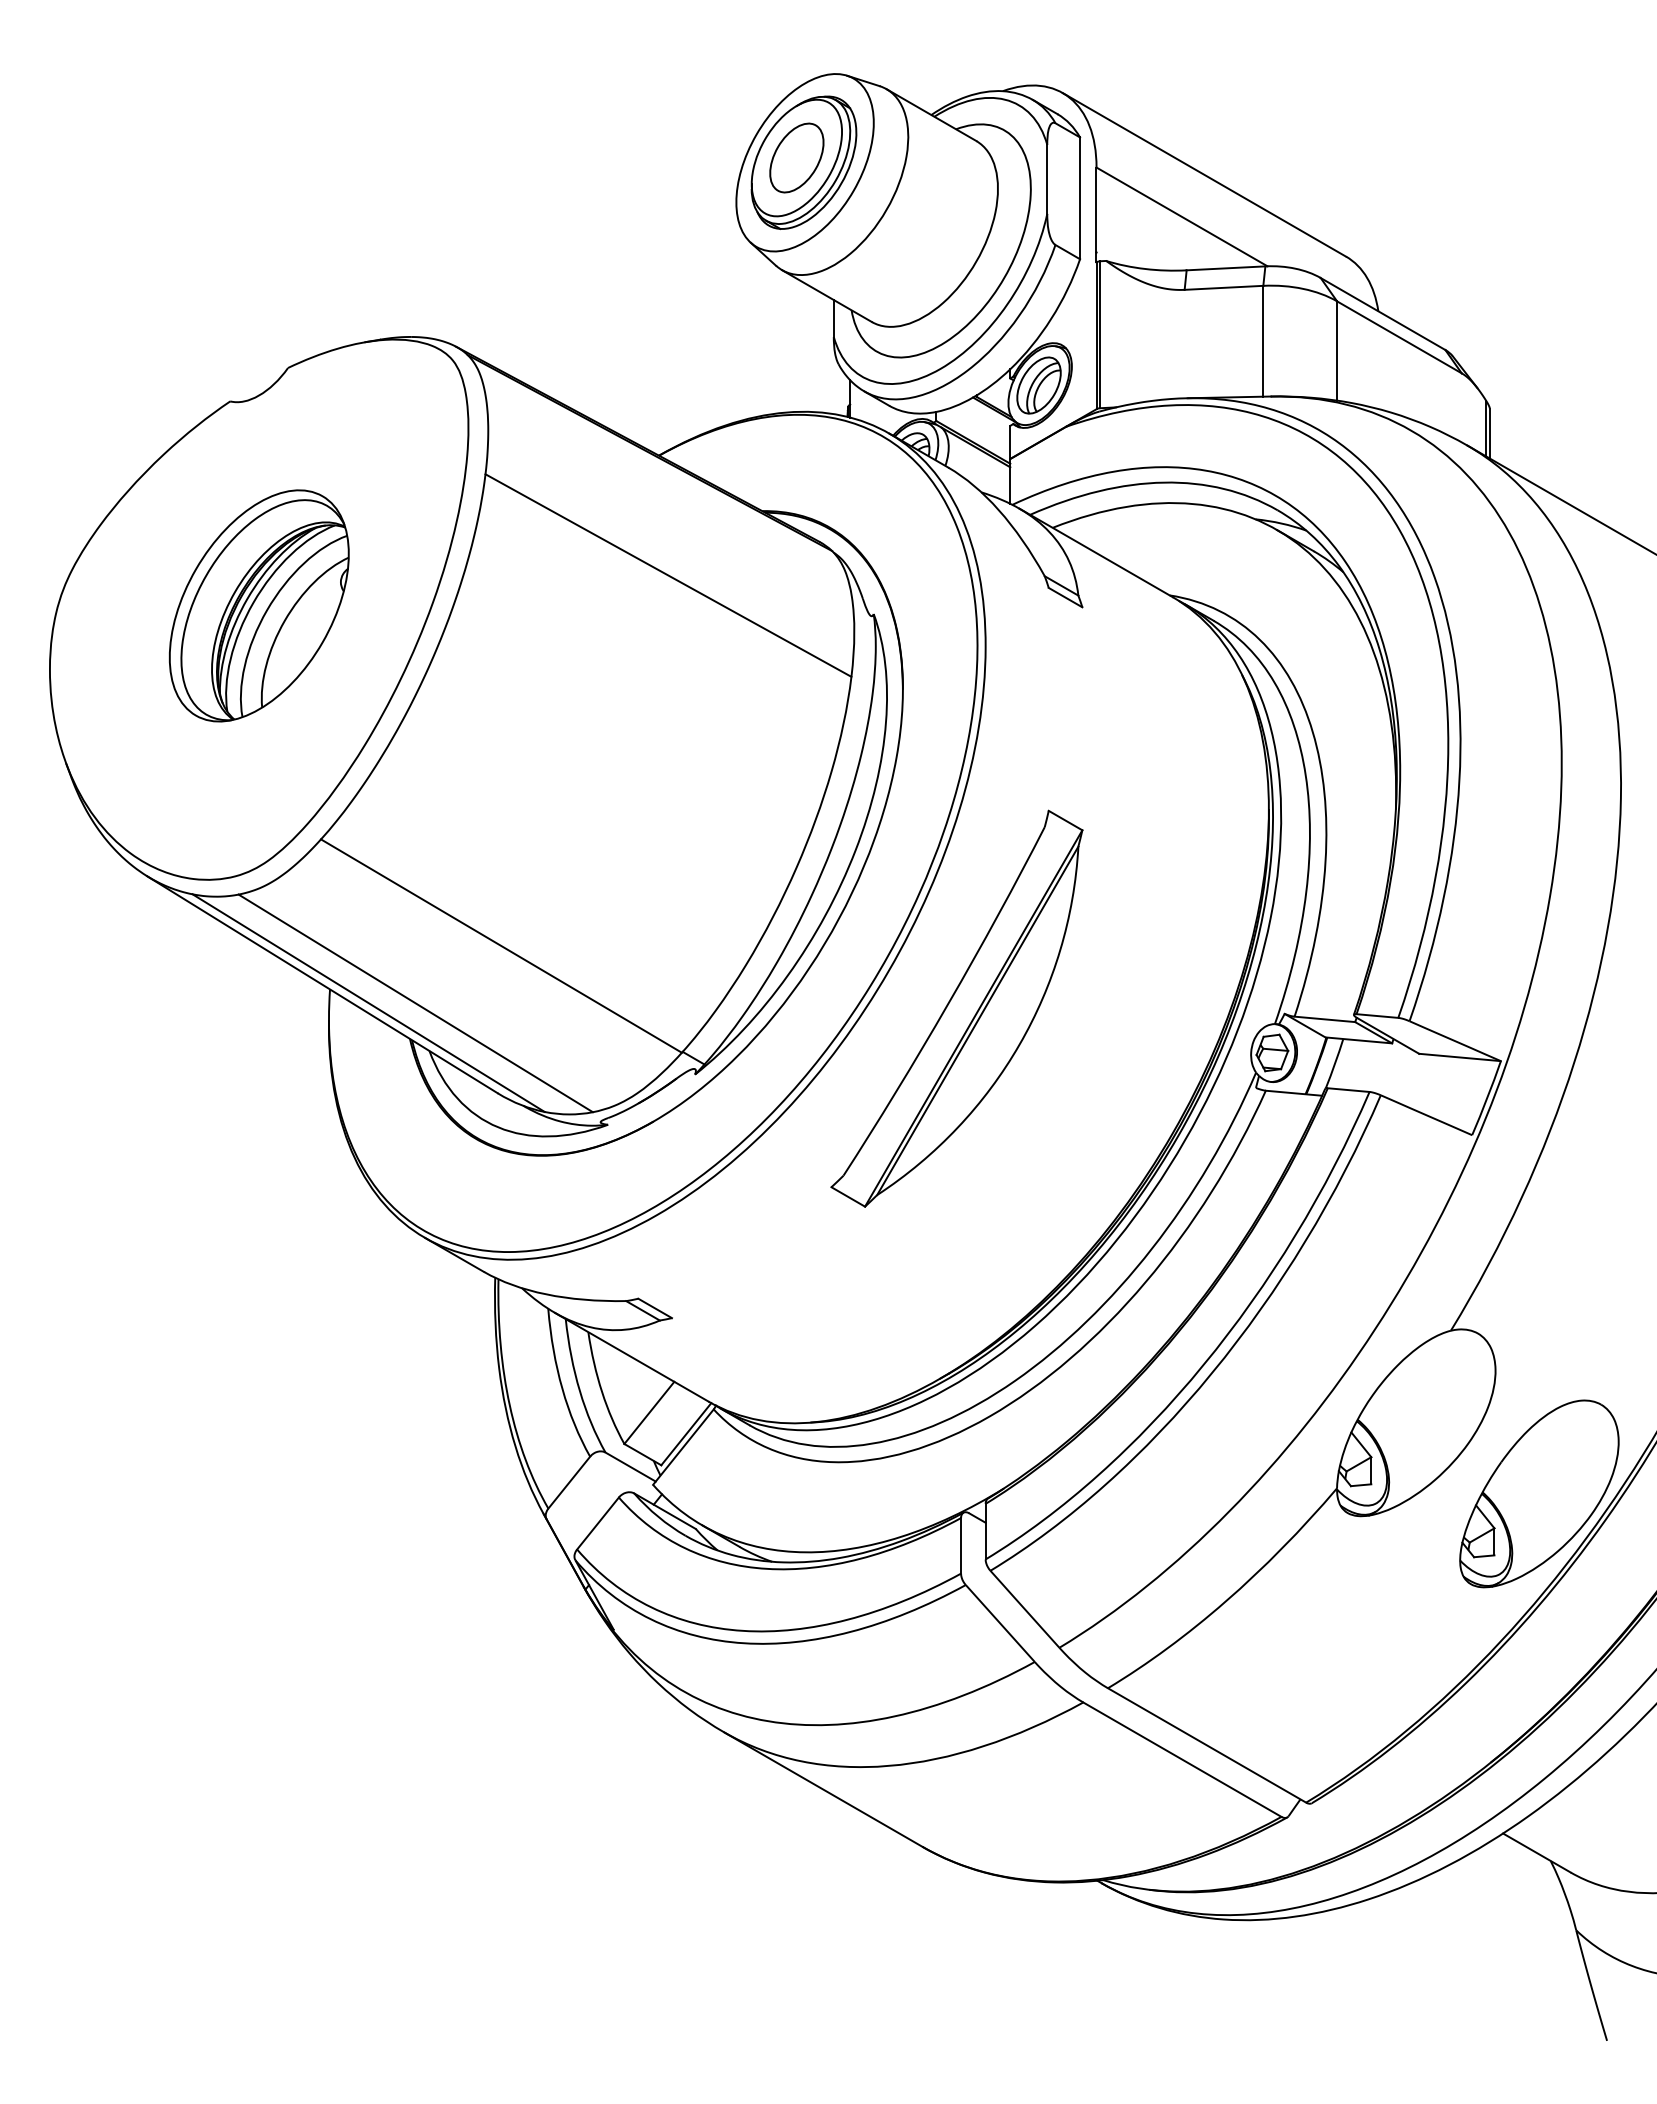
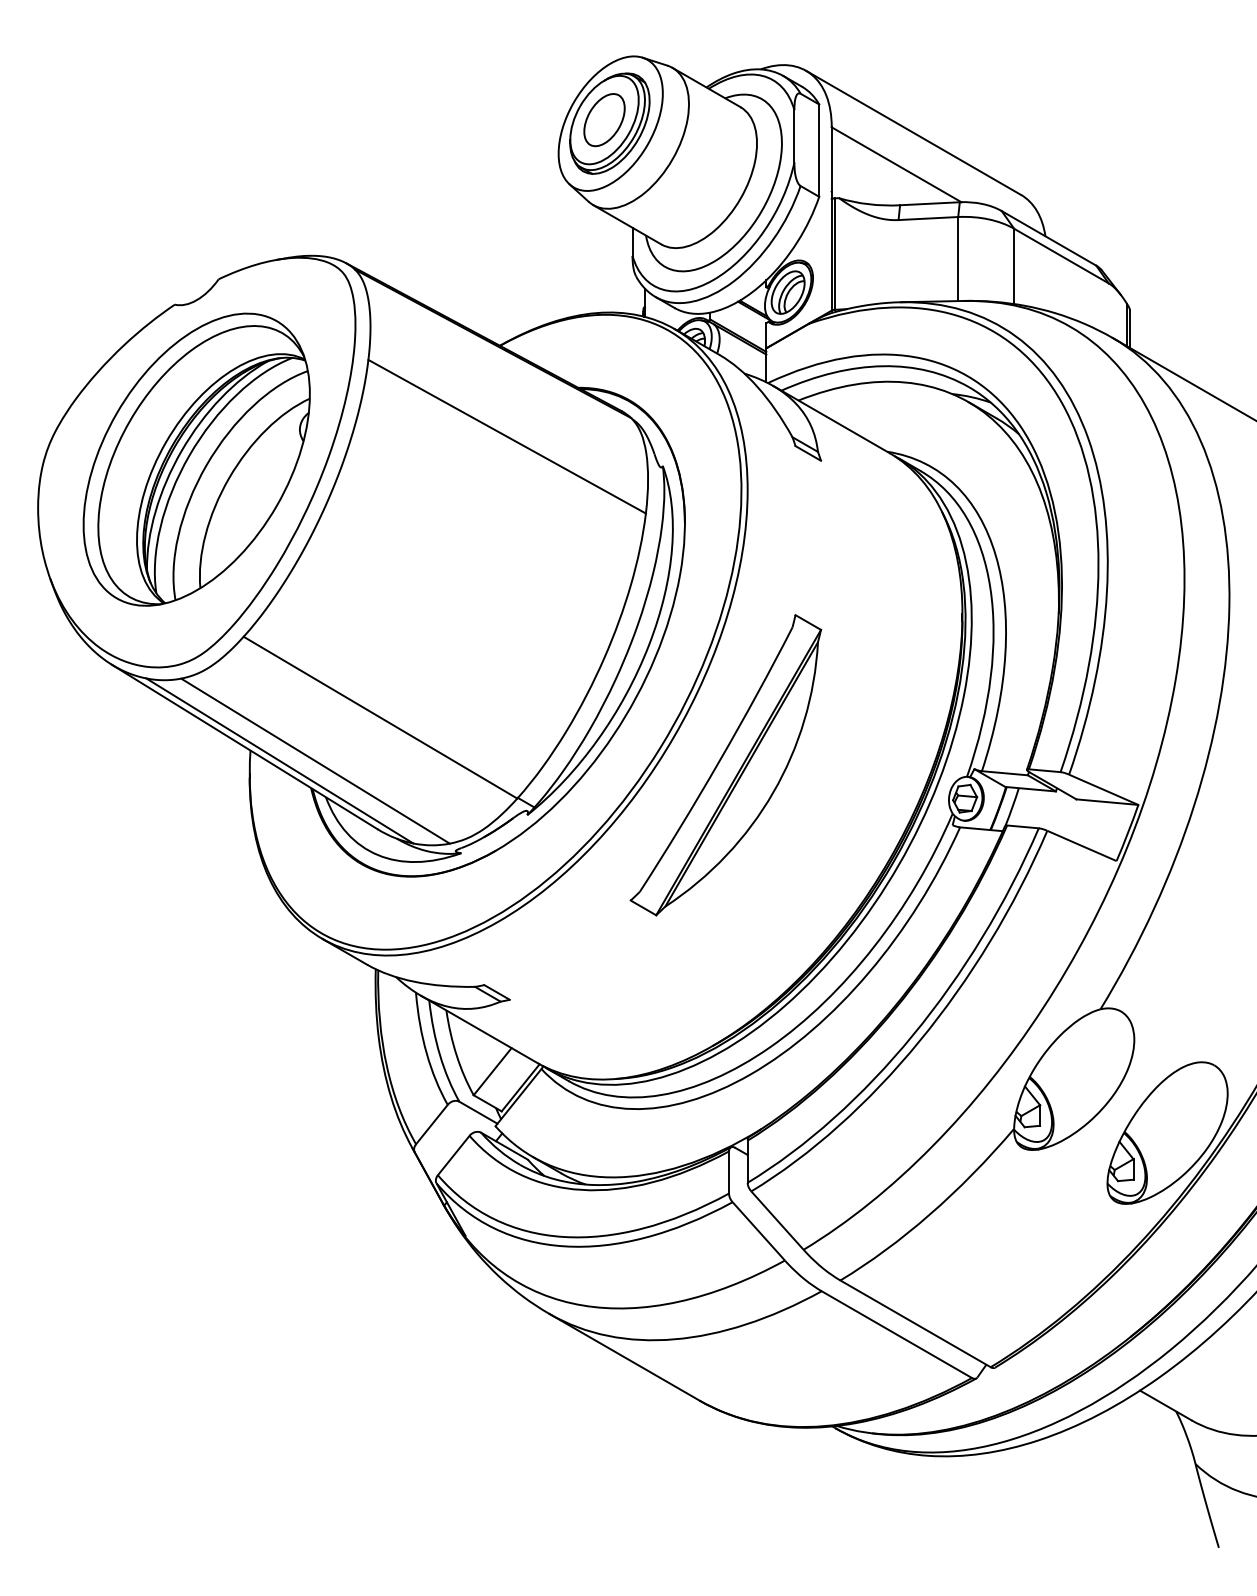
part: (259, 605) -> (197, 459), size x1.67

